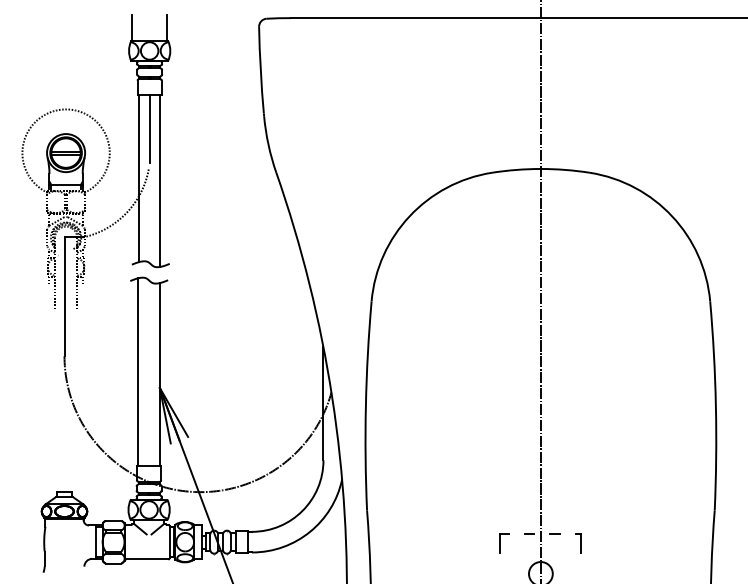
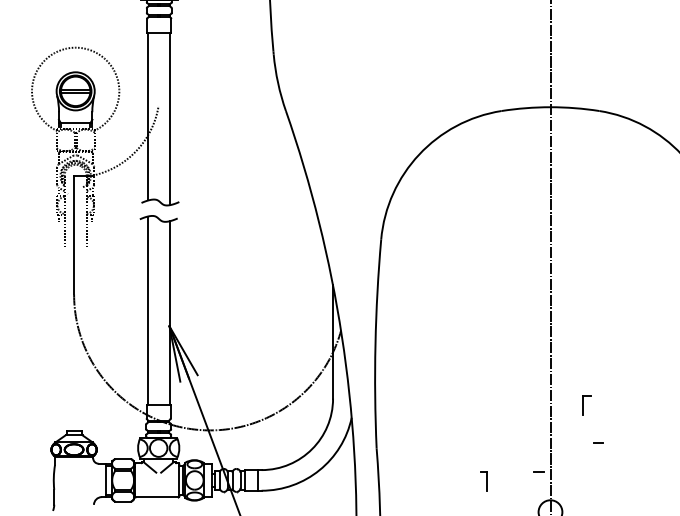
line: (149, 128) -> (159, 66), removed
line: (554, 533) -> (598, 442), moved
part: (504, 543) -> (587, 405), moved
part: (578, 543) -> (484, 481), moved

